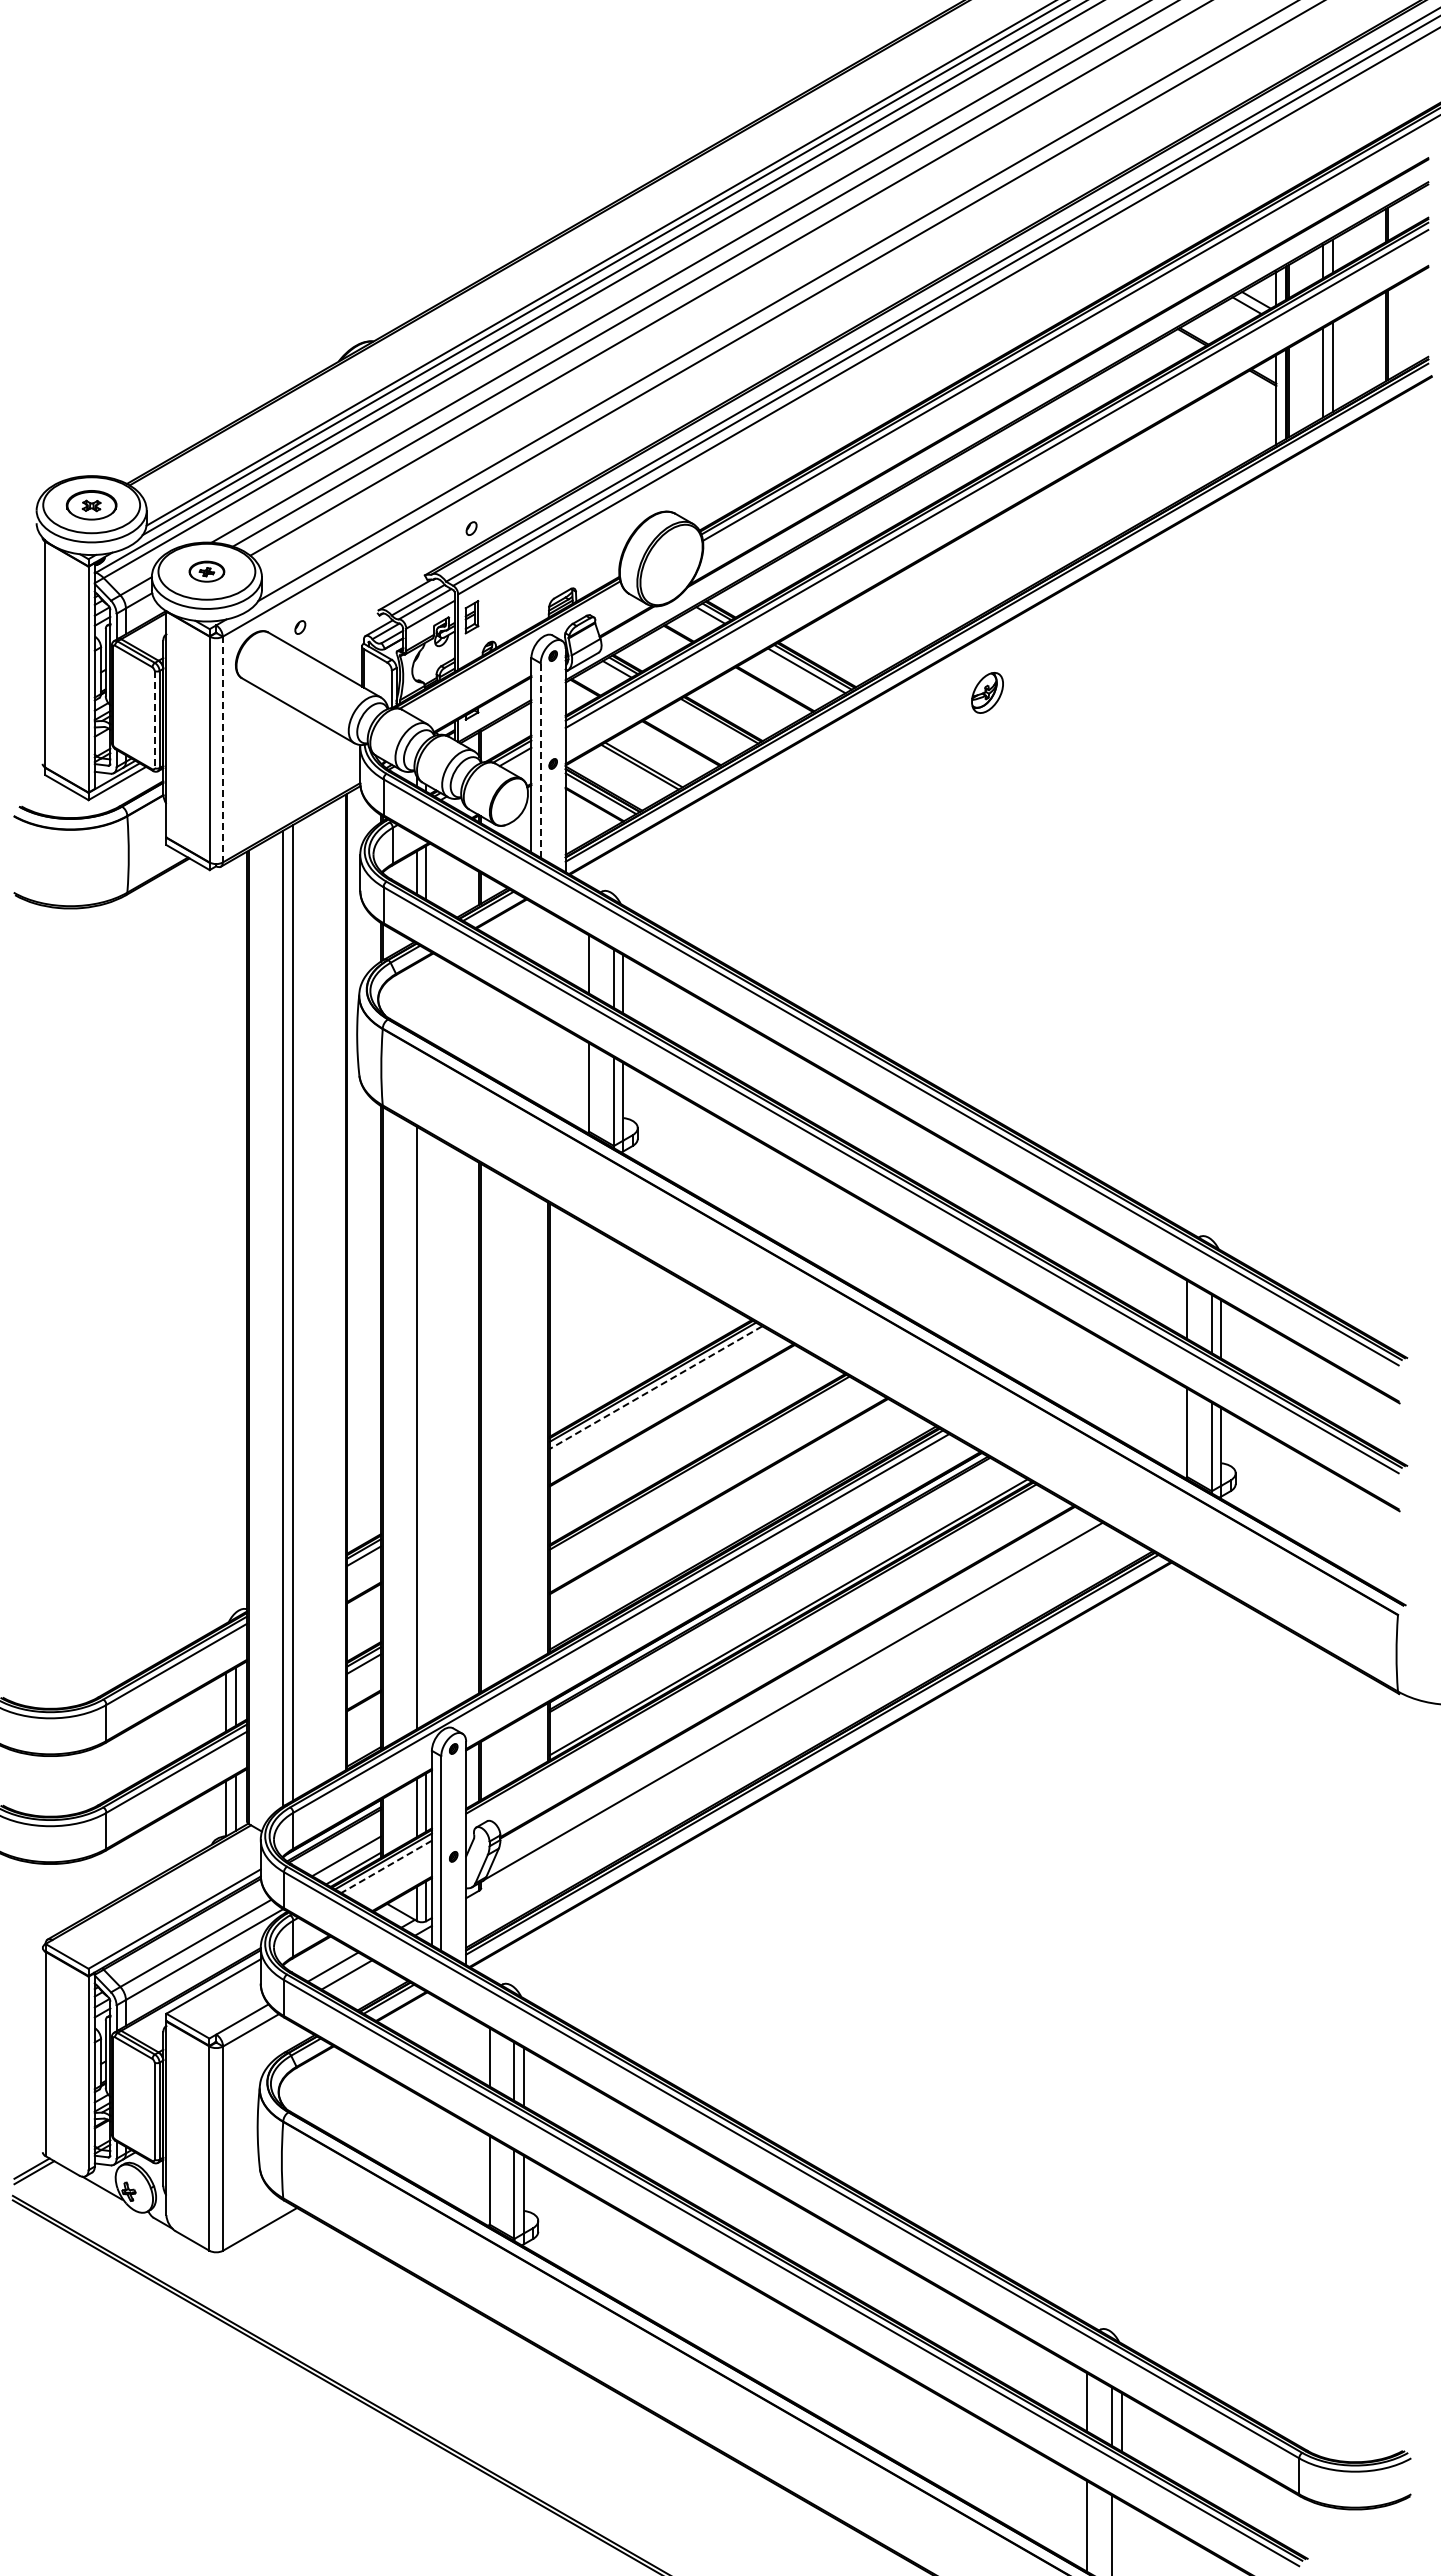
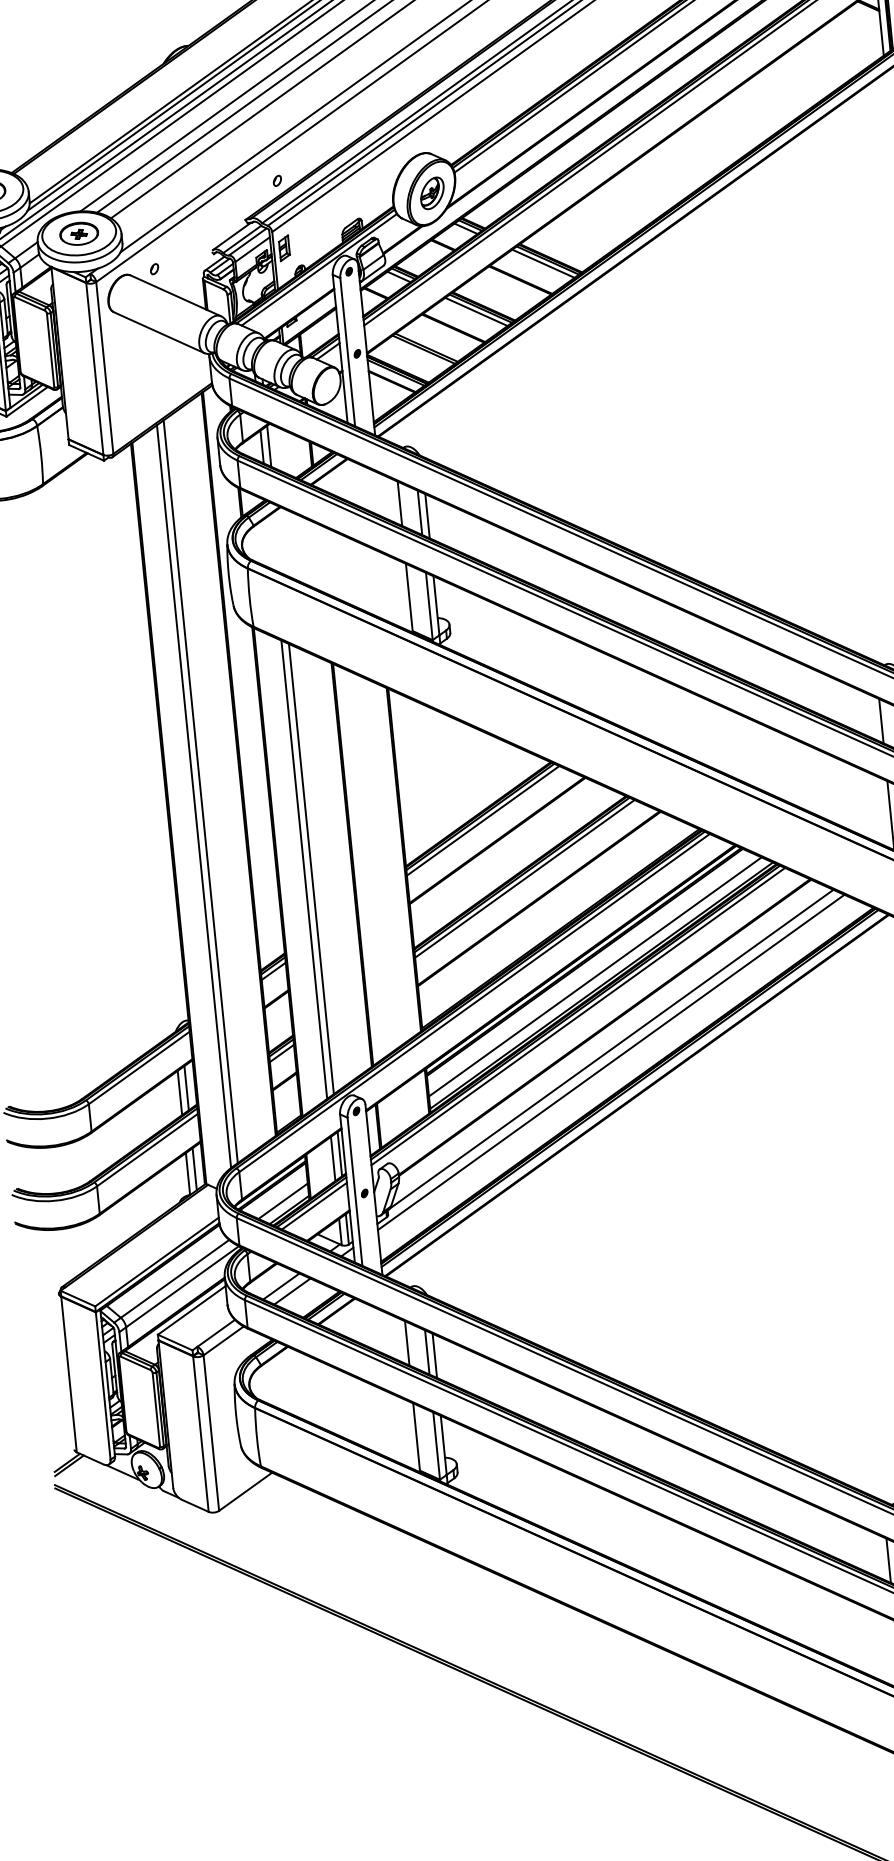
part: (206, 571) -> (78, 233), size x1.43
line: (514, 649) -> (319, 269), added
part: (987, 692) -> (432, 193), moved
line: (154, 719) -> (50, 350), dashed -> solid
line: (713, 724) -> (476, 311), added
line: (222, 749) -> (104, 367), dashed -> solid
line: (540, 760) -> (347, 352), dashed -> solid
line: (656, 1387) -> (483, 820), dashed -> solid
line: (426, 1427) -> (311, 868), added
line: (702, 1468) -> (524, 878), added
line: (781, 1605) -> (595, 977), added
line: (754, 1654) -> (578, 1016), added
line: (791, 1718) -> (611, 1062), added
line: (386, 1867) -> (314, 1206), dashed -> solid

